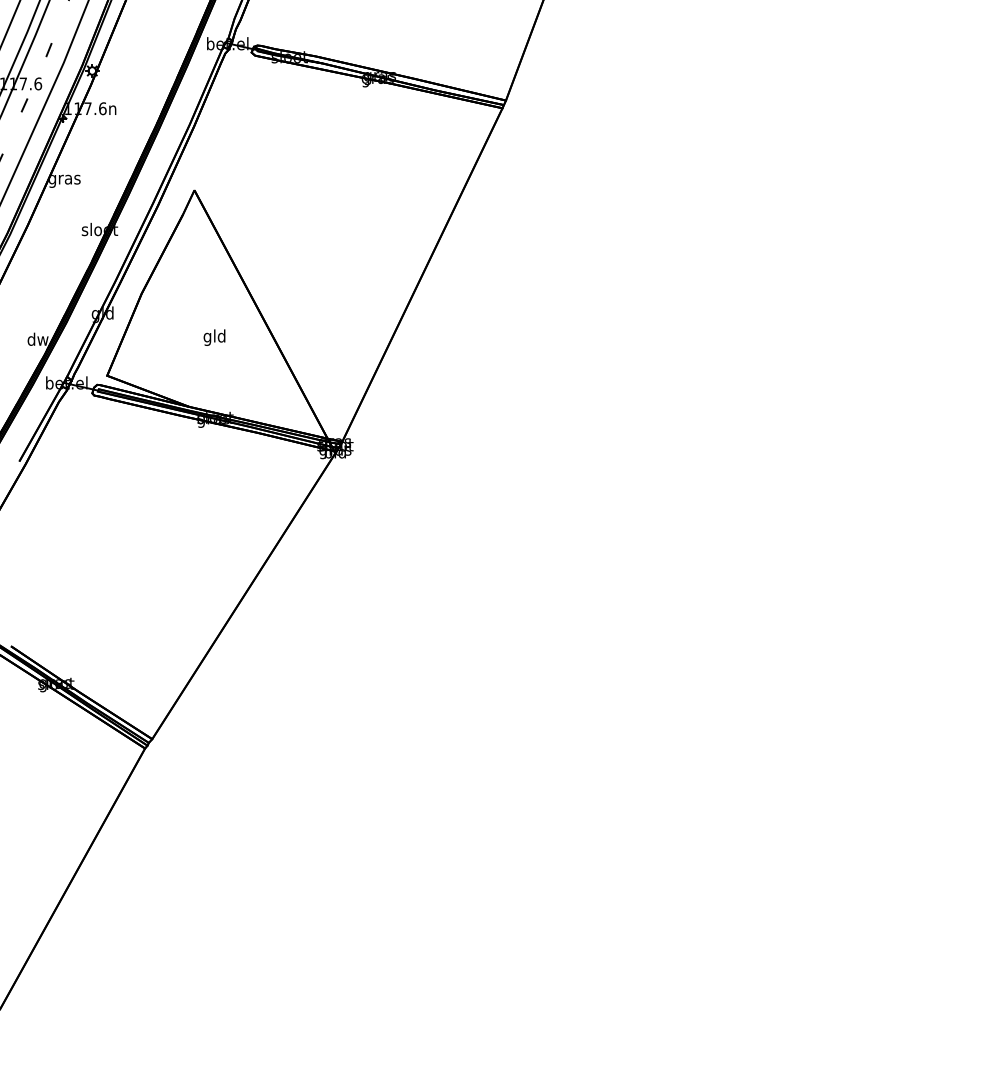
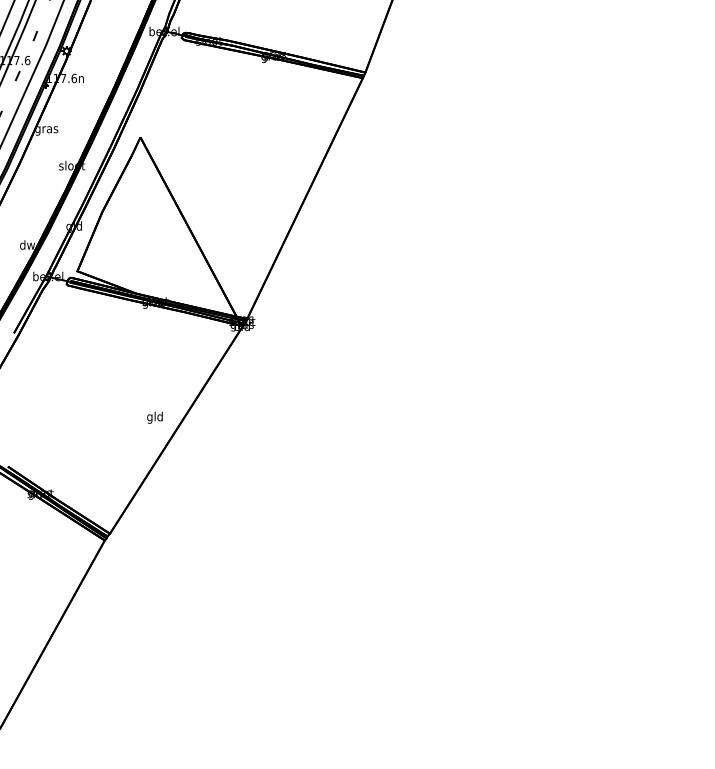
text: (213, 337) -> (154, 417), moved

